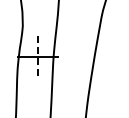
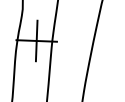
line: (38, 57) -> (37, 41), dashed -> solid

